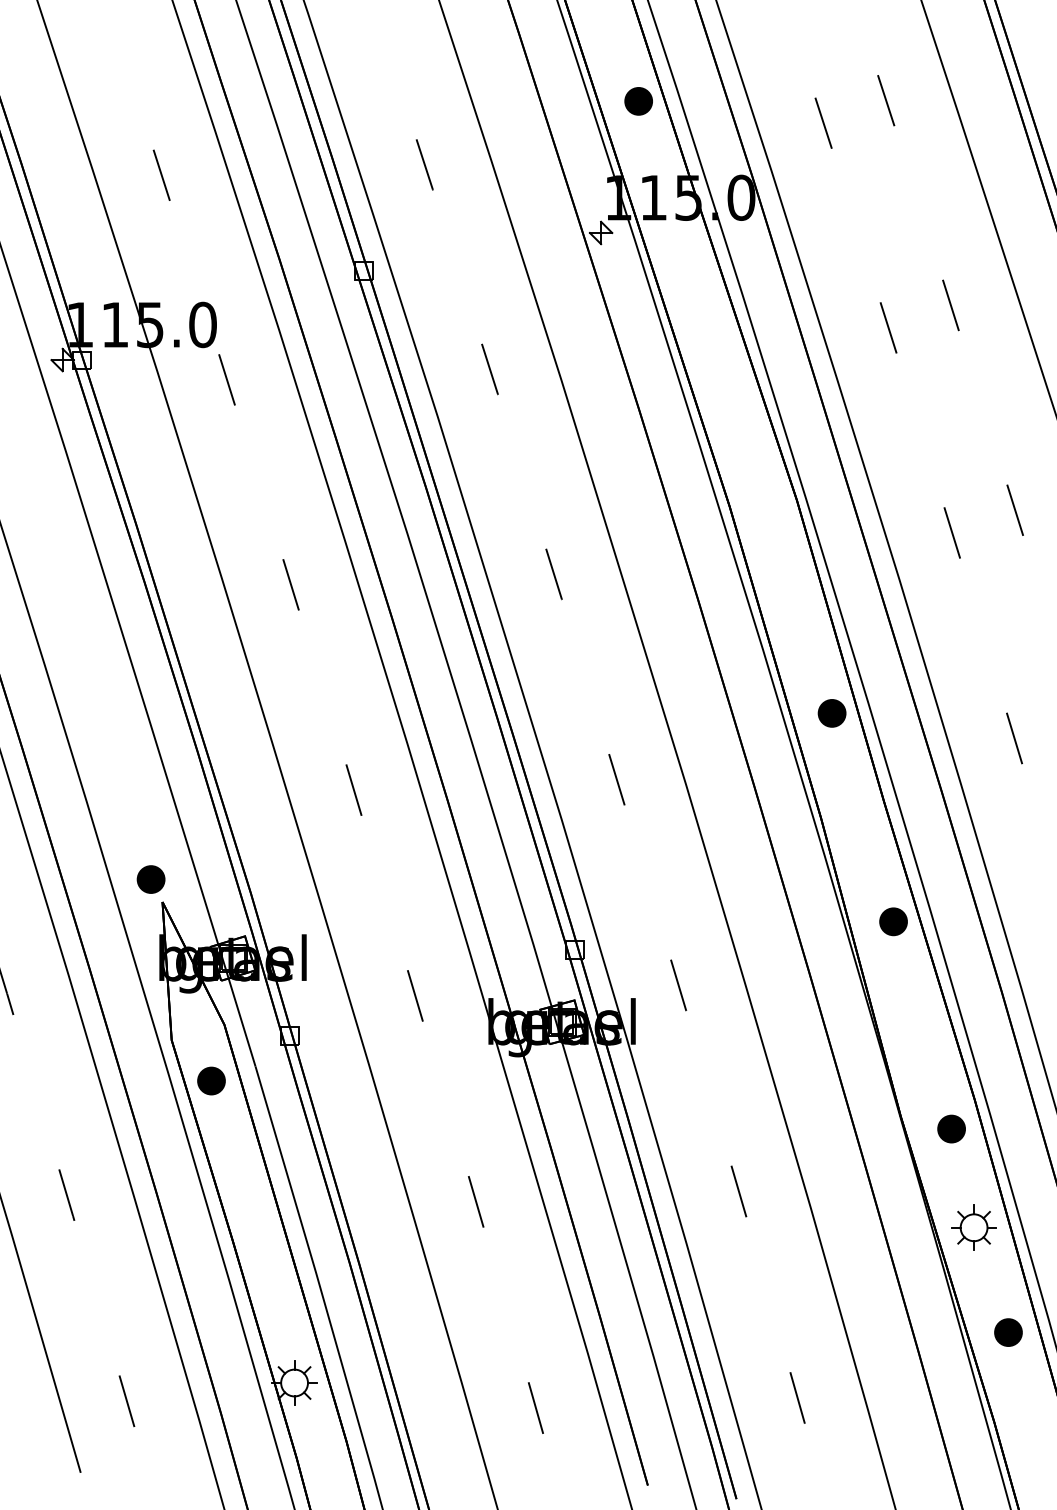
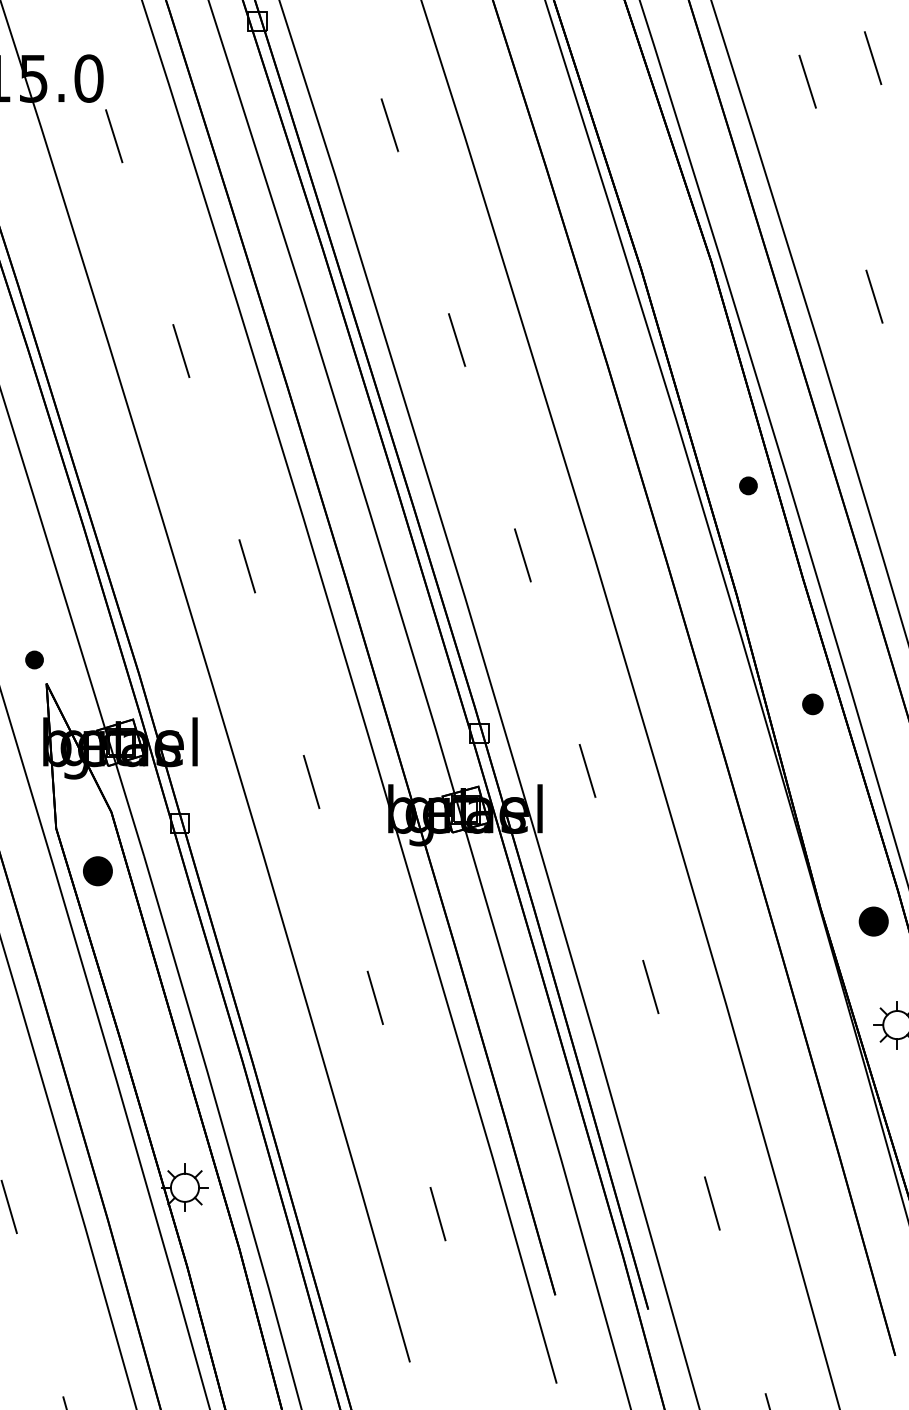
part: (831, 713) -> (747, 485), size x0.6
part: (150, 879) -> (33, 659), size x0.6
part: (893, 921) -> (812, 704), size x0.7

